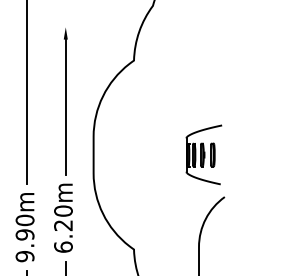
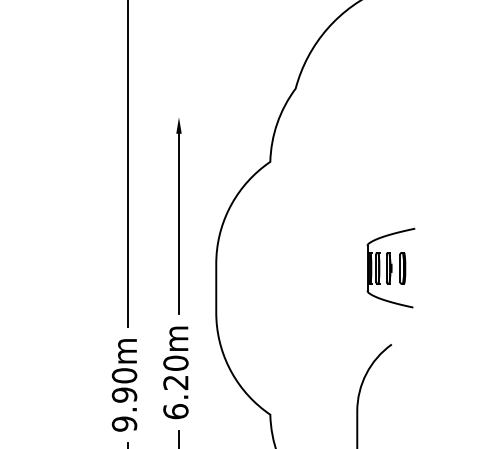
part: (203, 154) -> (390, 267), moved

